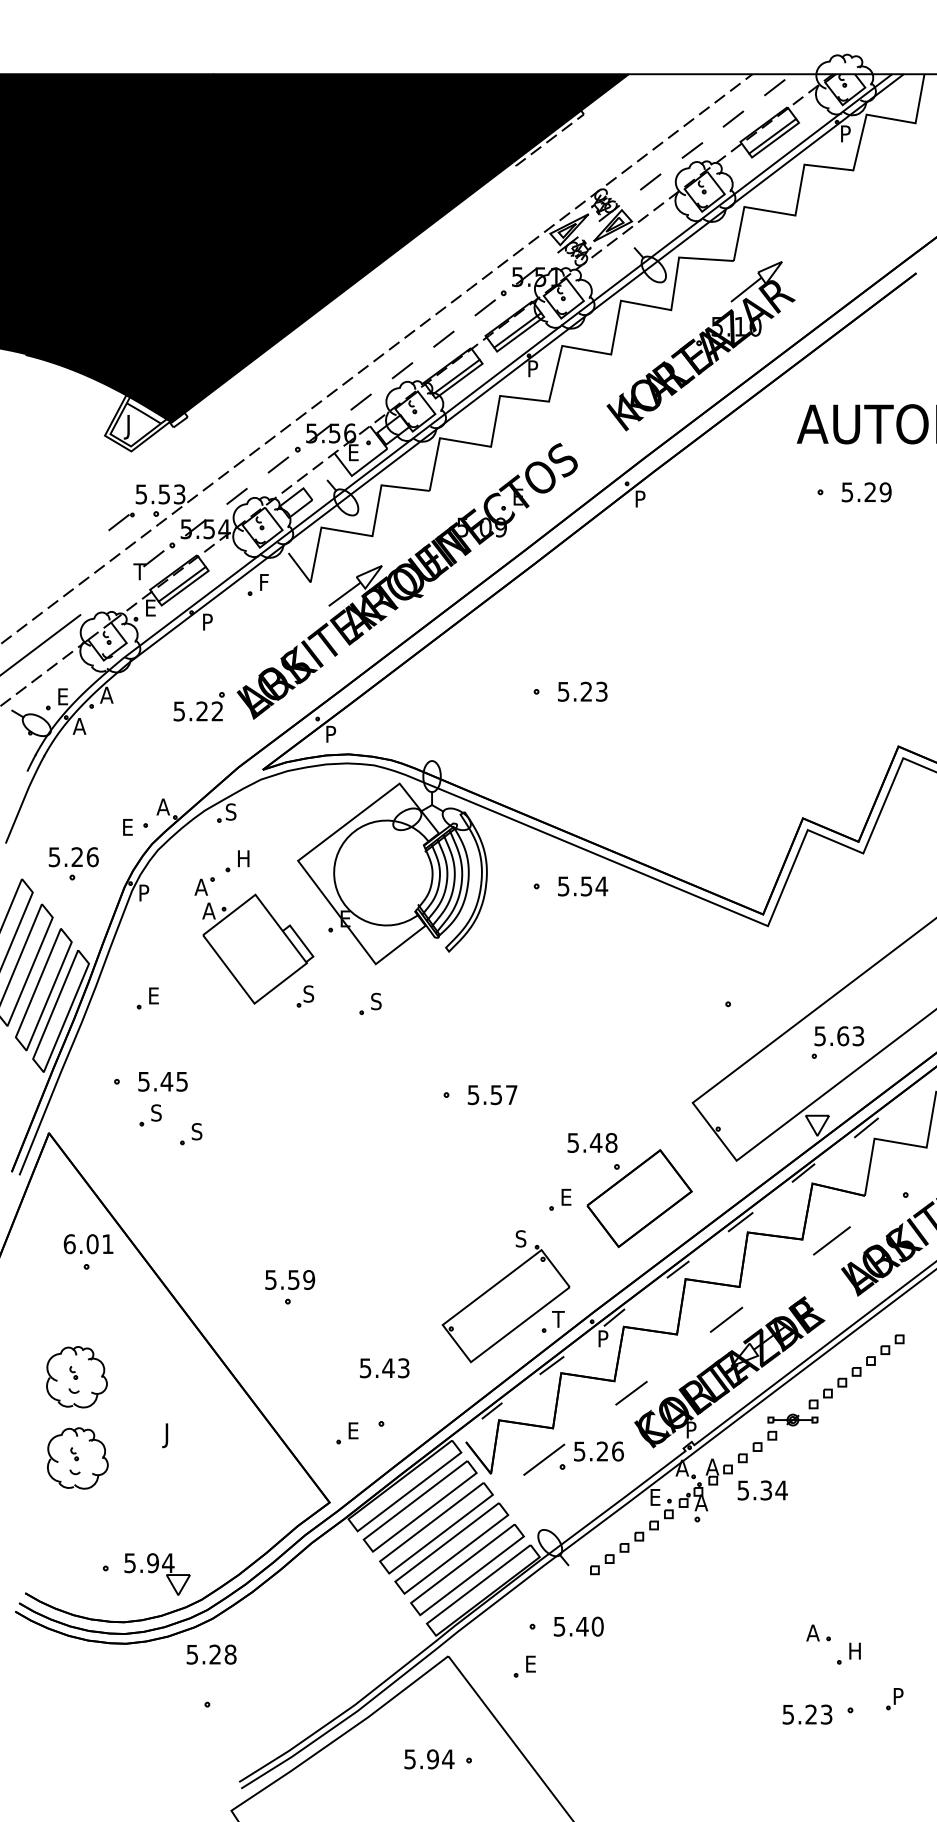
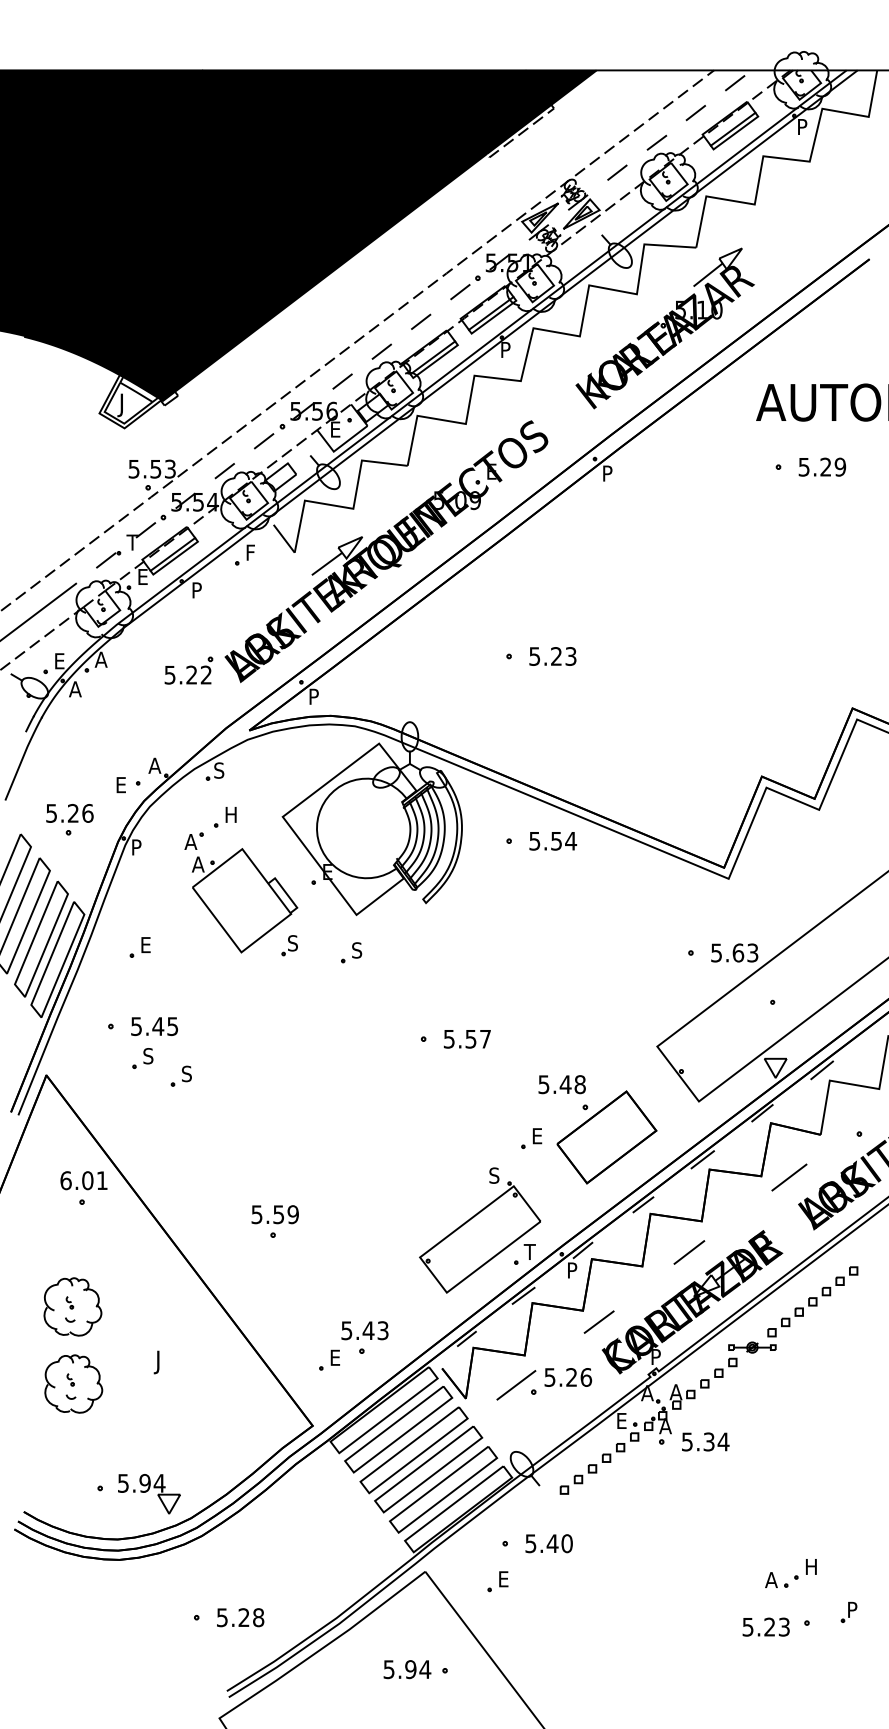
part: (121, 521) -> (108, 559), moved
text: (839, 1036) -> (734, 953), moved
text: (384, 1368) -> (364, 1330), moved
text: (762, 1490) -> (705, 1441), moved
part: (818, 1632) -> (776, 1579), moved
text: (211, 1654) -> (240, 1617), moved

